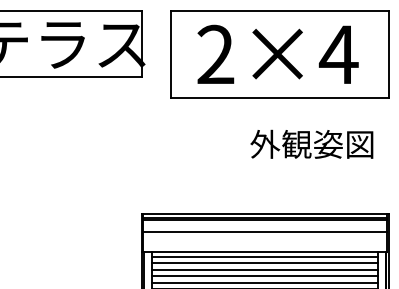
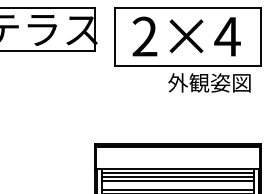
text: (311, 143) -> (209, 82), moved
line: (264, 231) -> (177, 155), removed
line: (264, 276) -> (177, 185), removed

